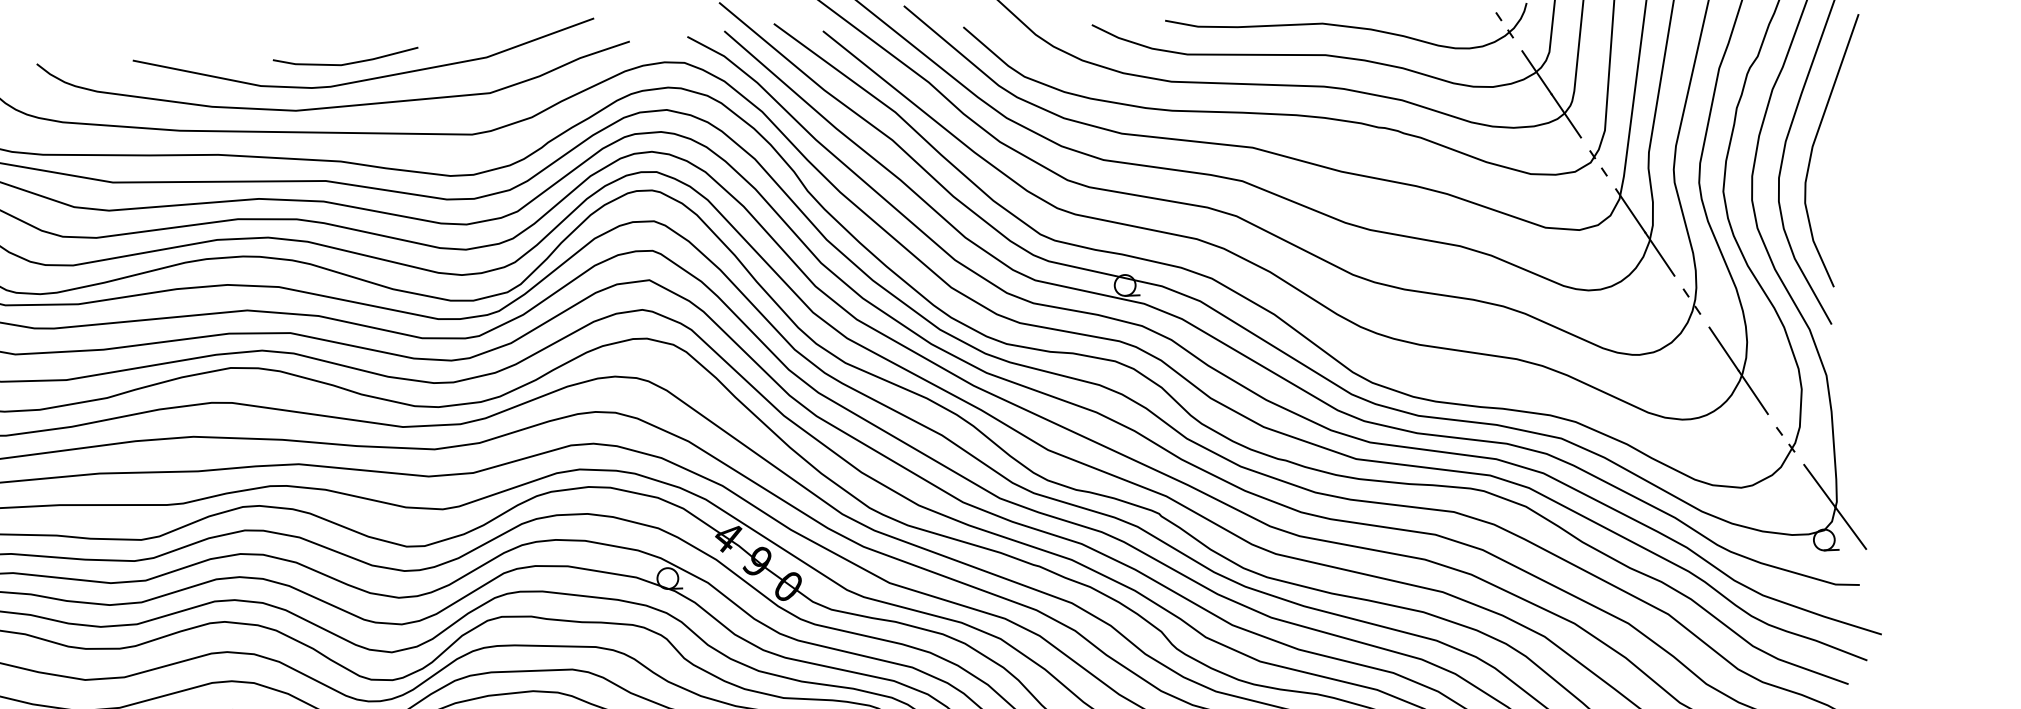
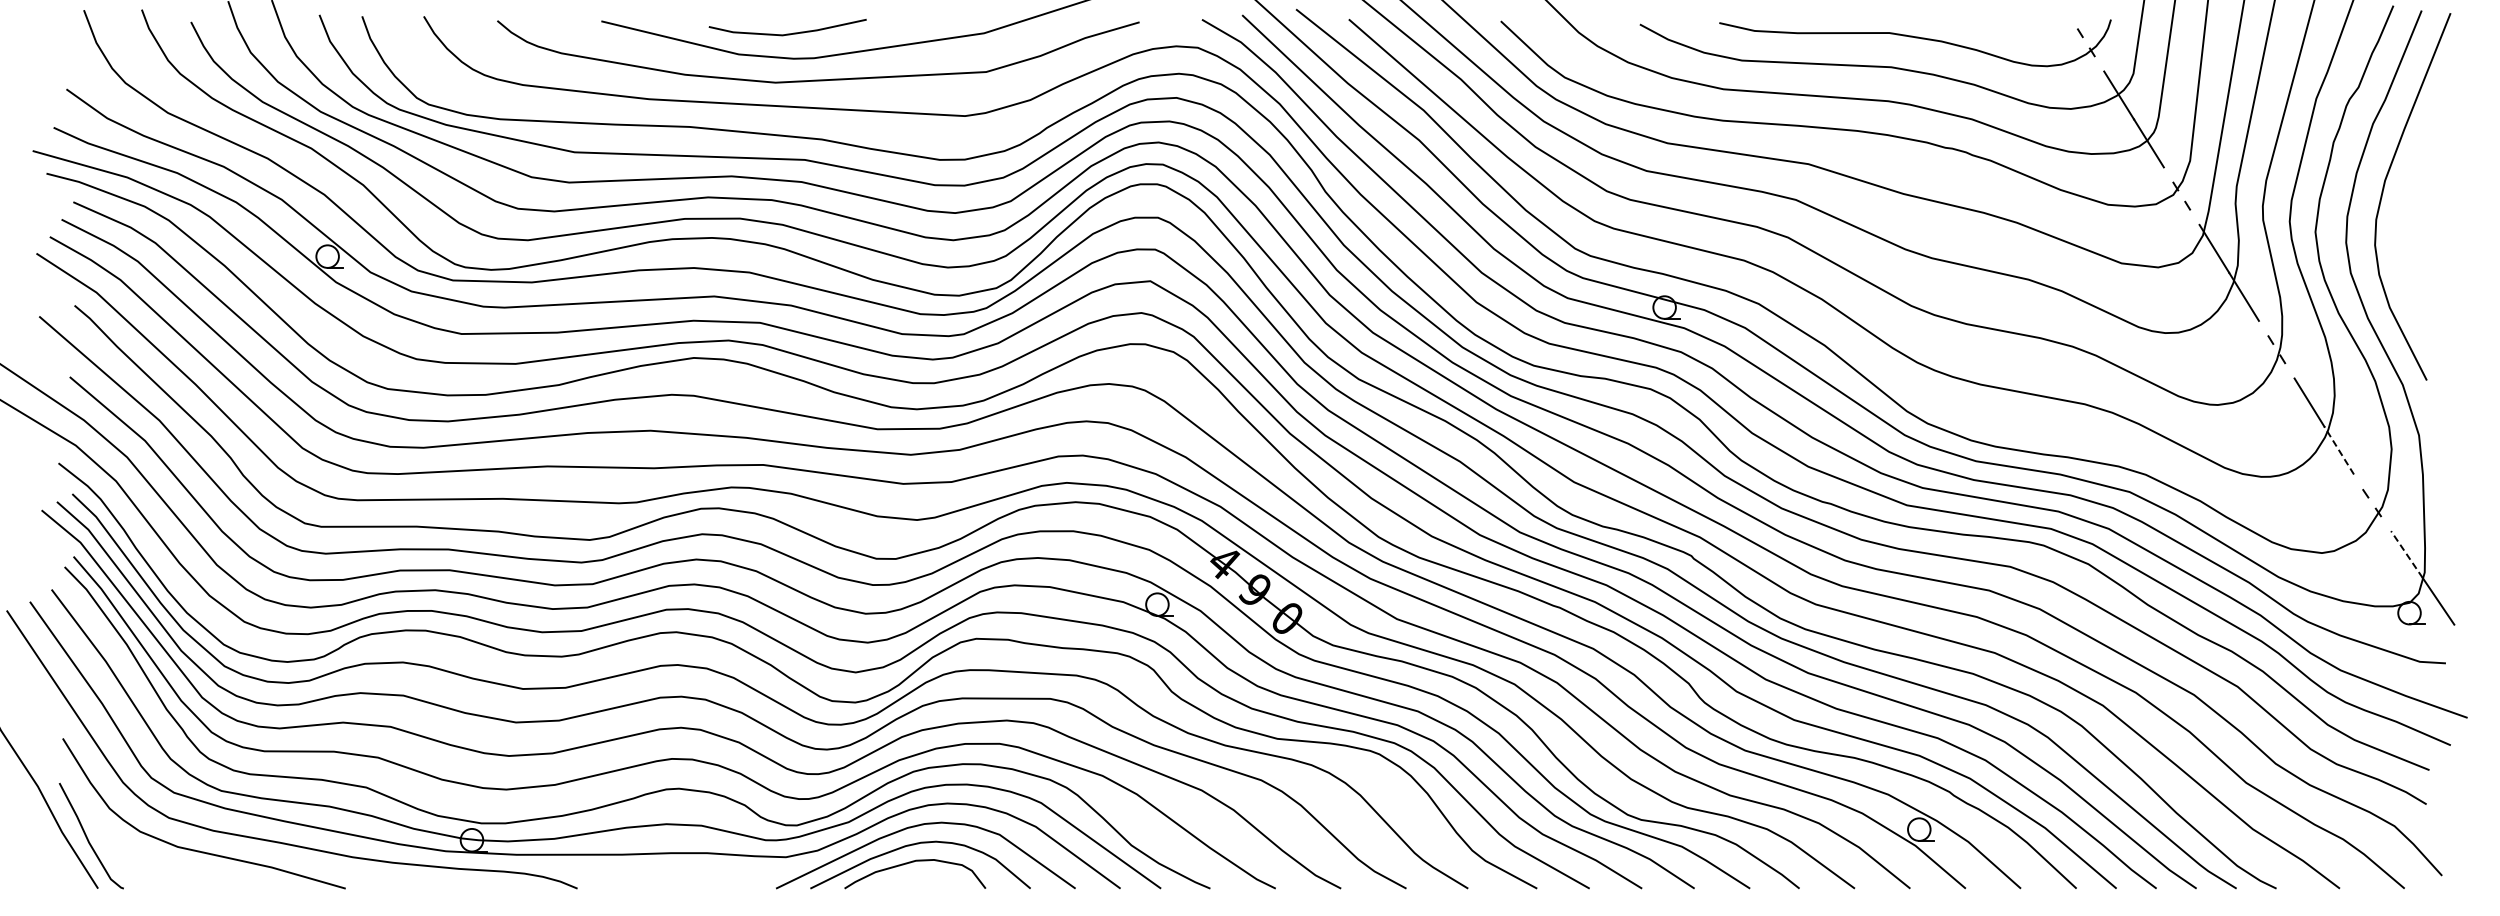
line: (345, 63) -> (787, 33), moved
curve: (1814, 145) -> (2415, 186), removed
line: (1752, 392) -> (2338, 450), solid -> dashed
line: (1819, 485) -> (2406, 554), solid -> dashed

